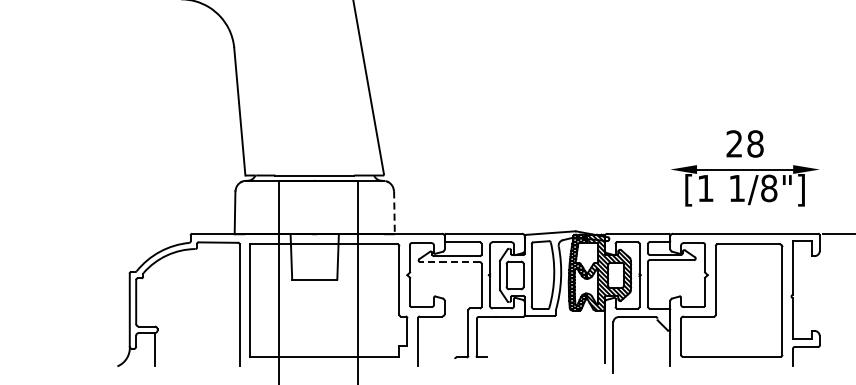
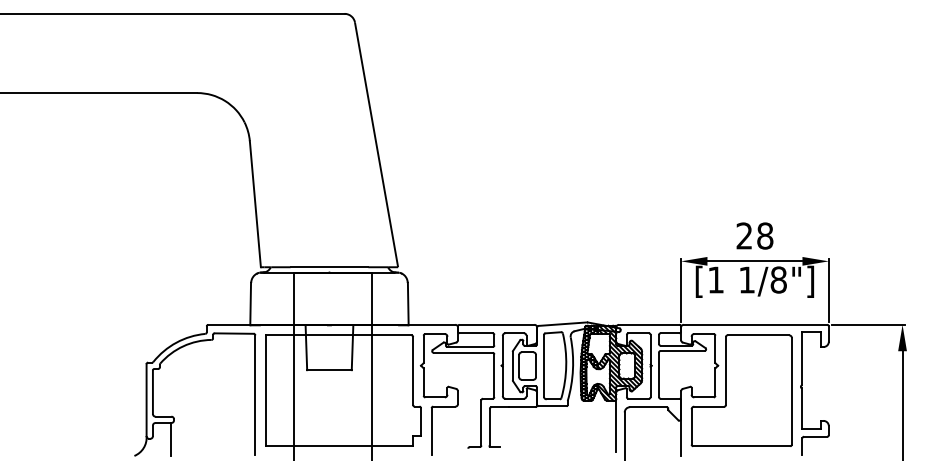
line: (670, 199) -> (681, 290), added
line: (819, 199) -> (828, 290), added
line: (394, 213) -> (408, 304), dashed -> solid
line: (449, 261) -> (462, 352), dashed -> solid

